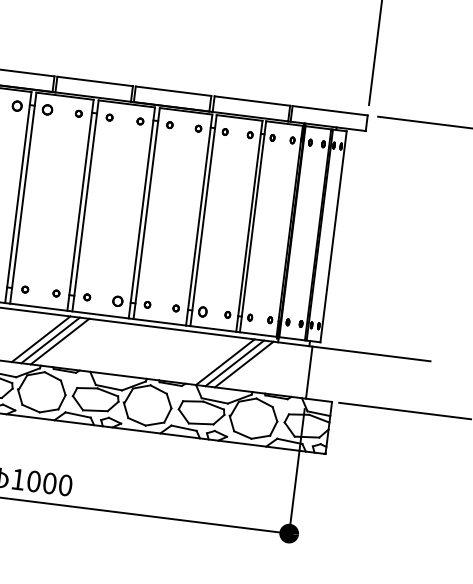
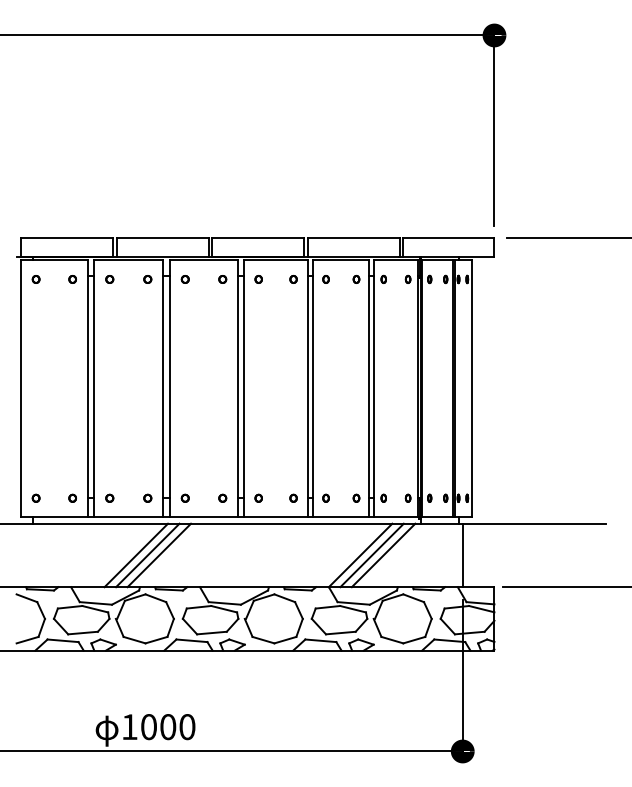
part: (17, 106) -> (72, 279), size x0.62
part: (47, 109) -> (109, 279), size x0.62
part: (117, 300) -> (222, 497), size x0.62
part: (202, 311) -> (325, 497), size x0.62

